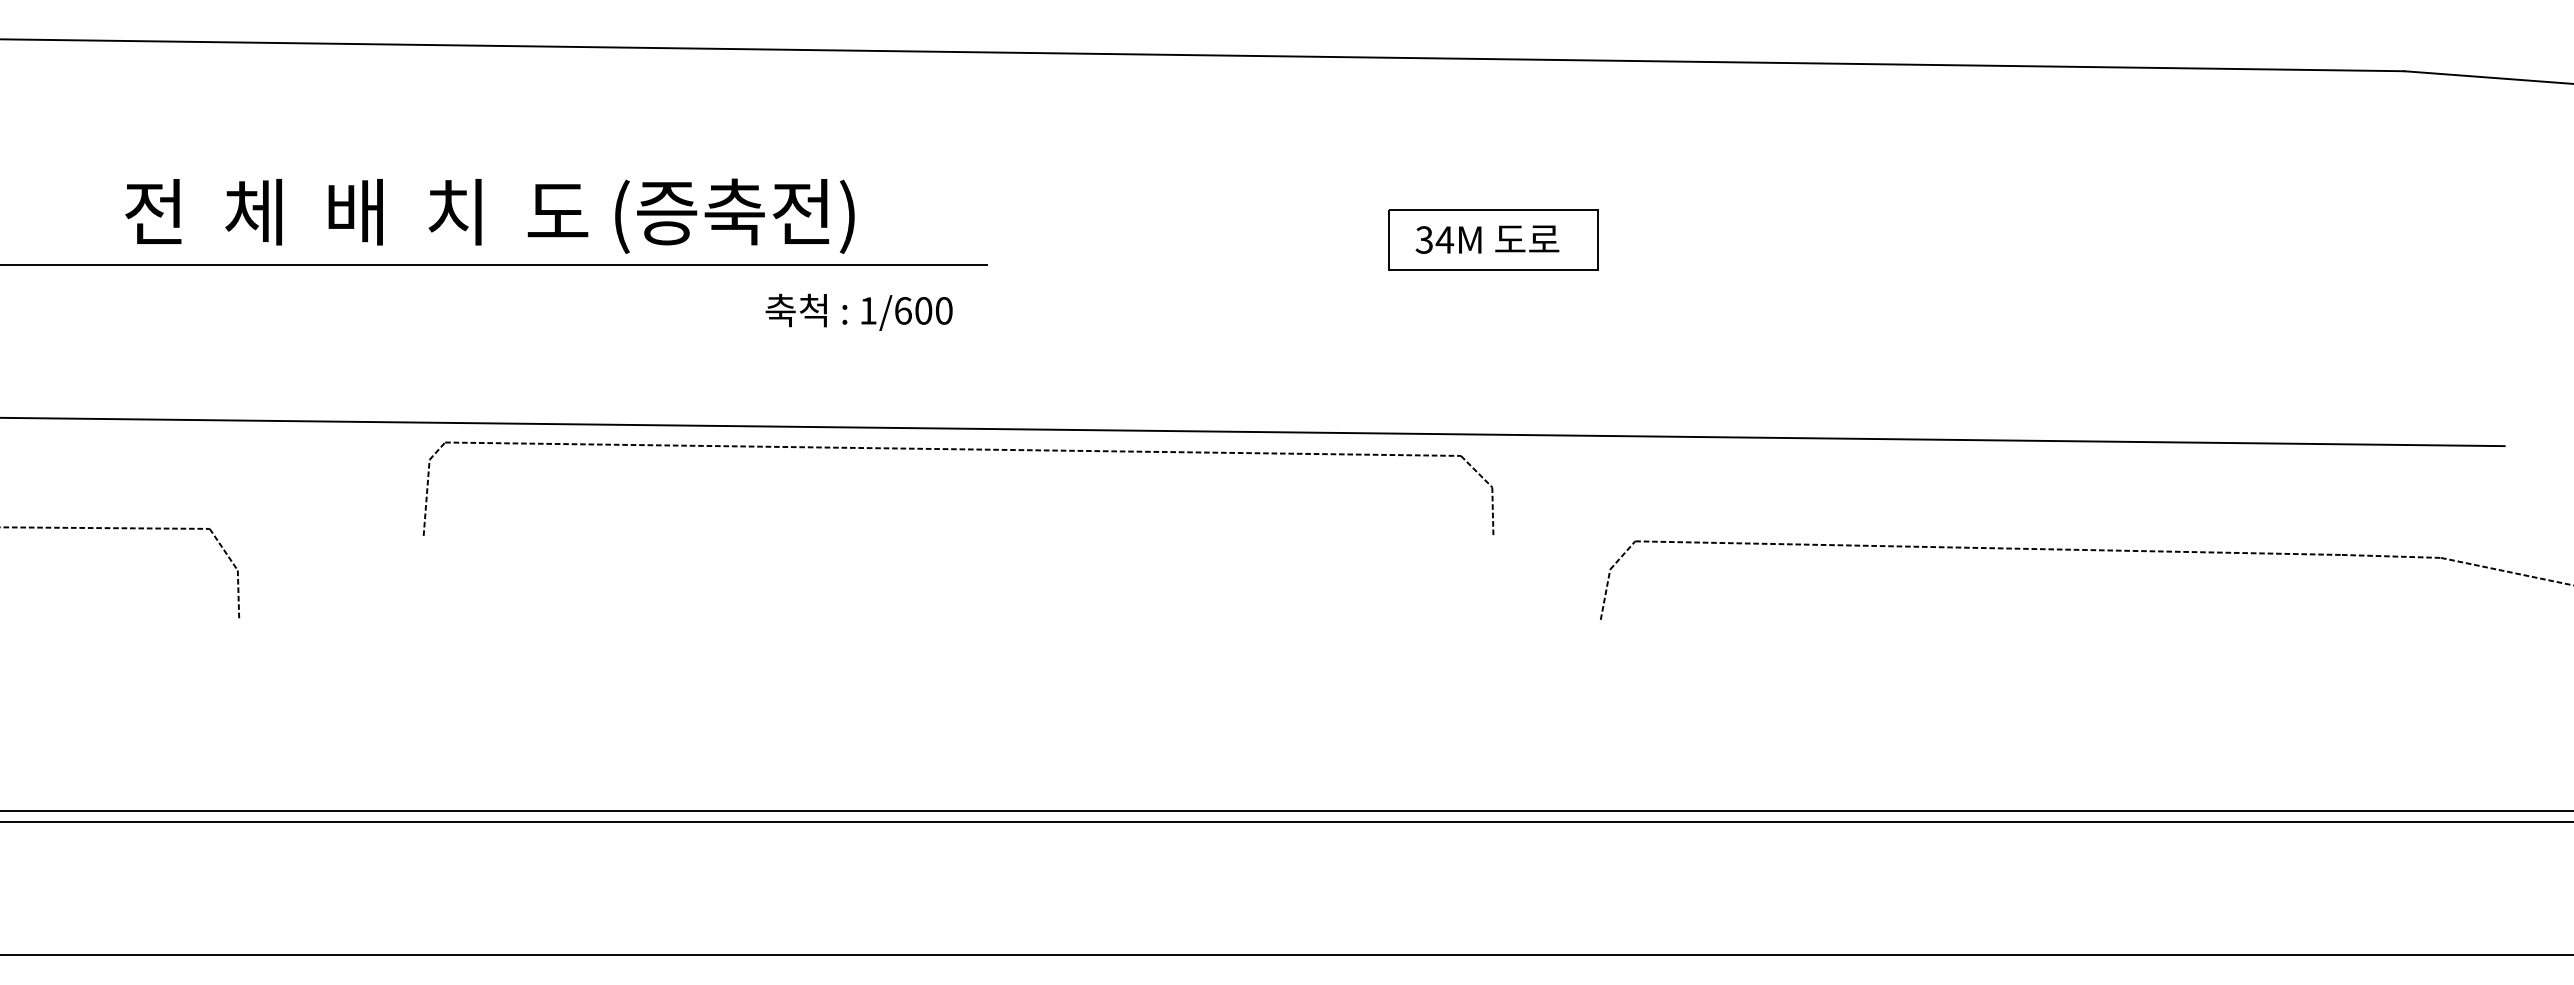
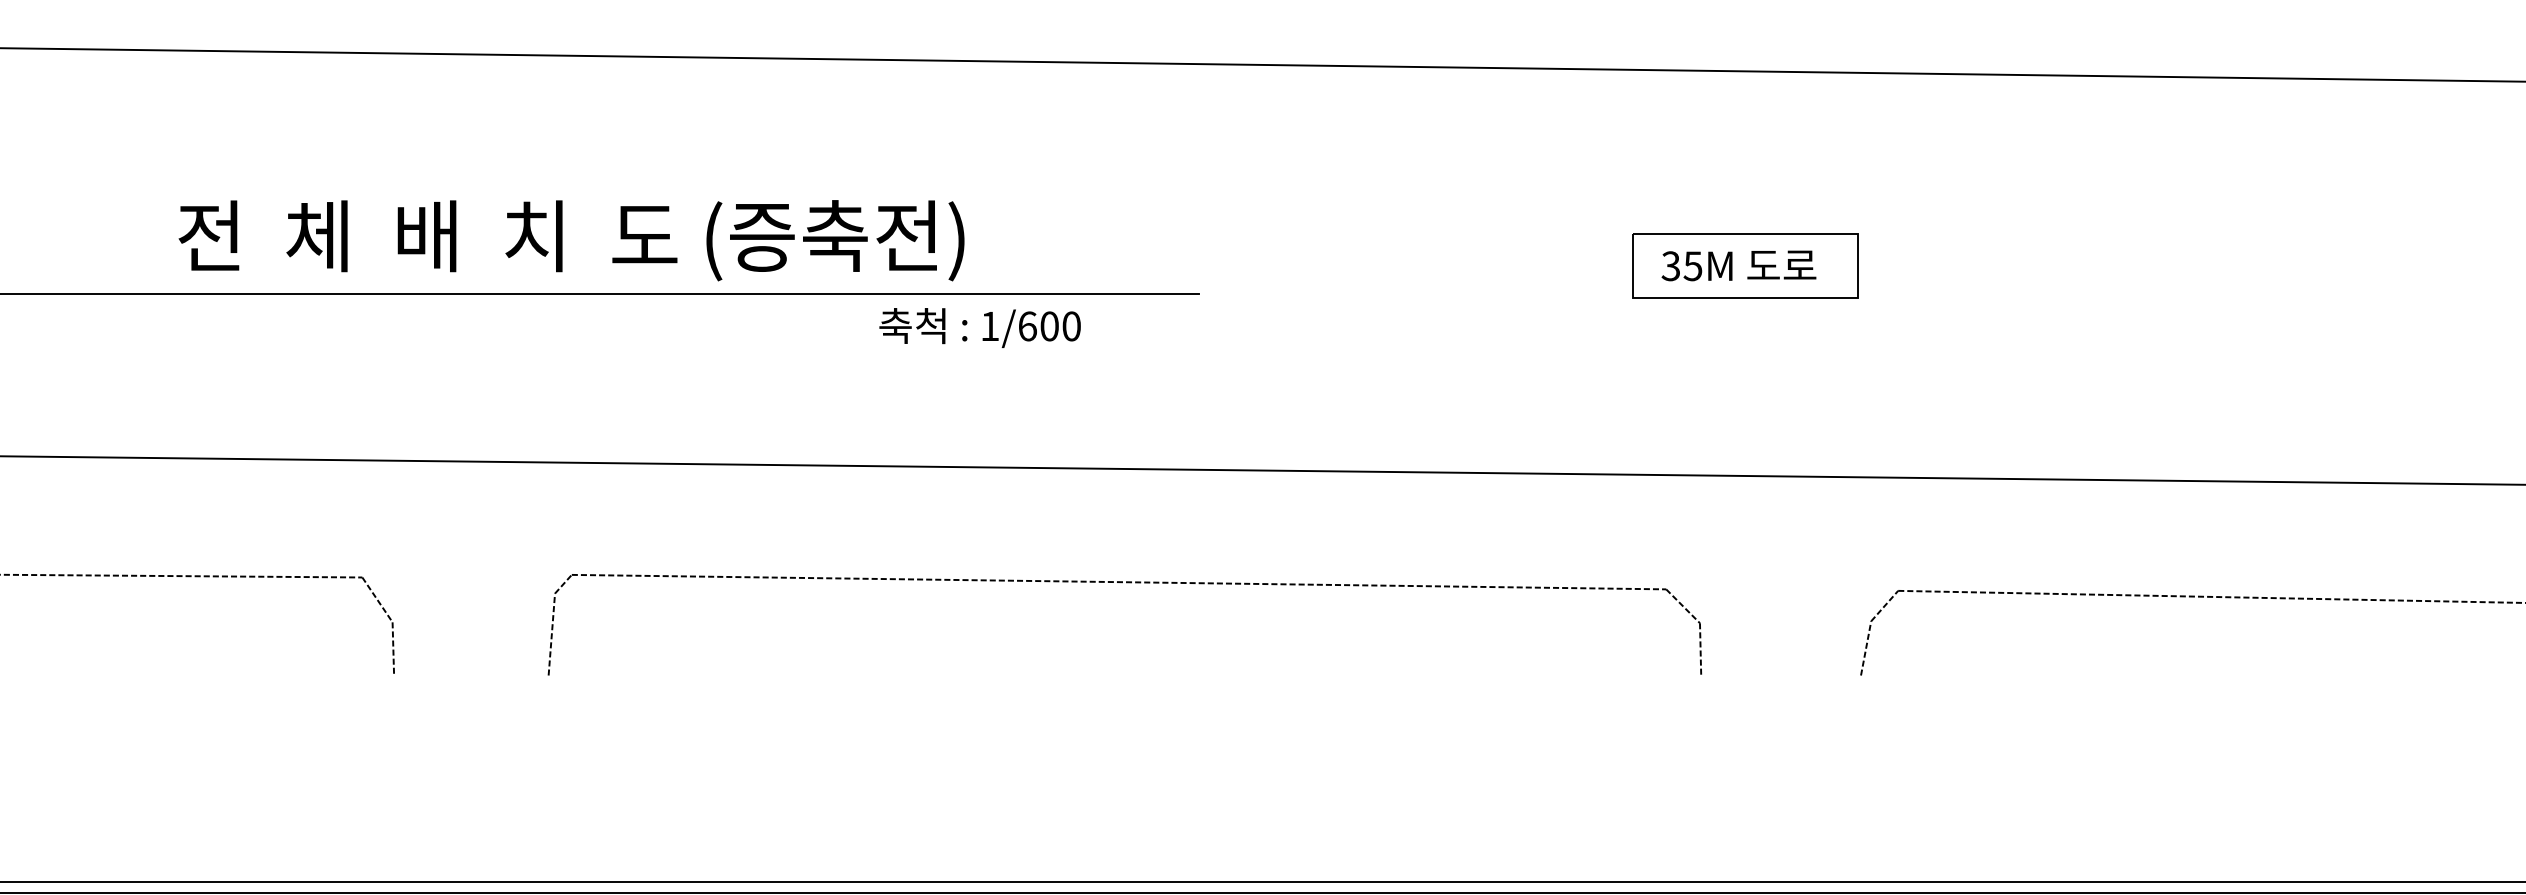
text: (489, 215) -> (571, 239), moved
text: (1444, 239) -> (1692, 265), 34M -> 35M
text: (858, 311) -> (979, 327), moved
part: (959, 450) -> (1125, 583), moved

